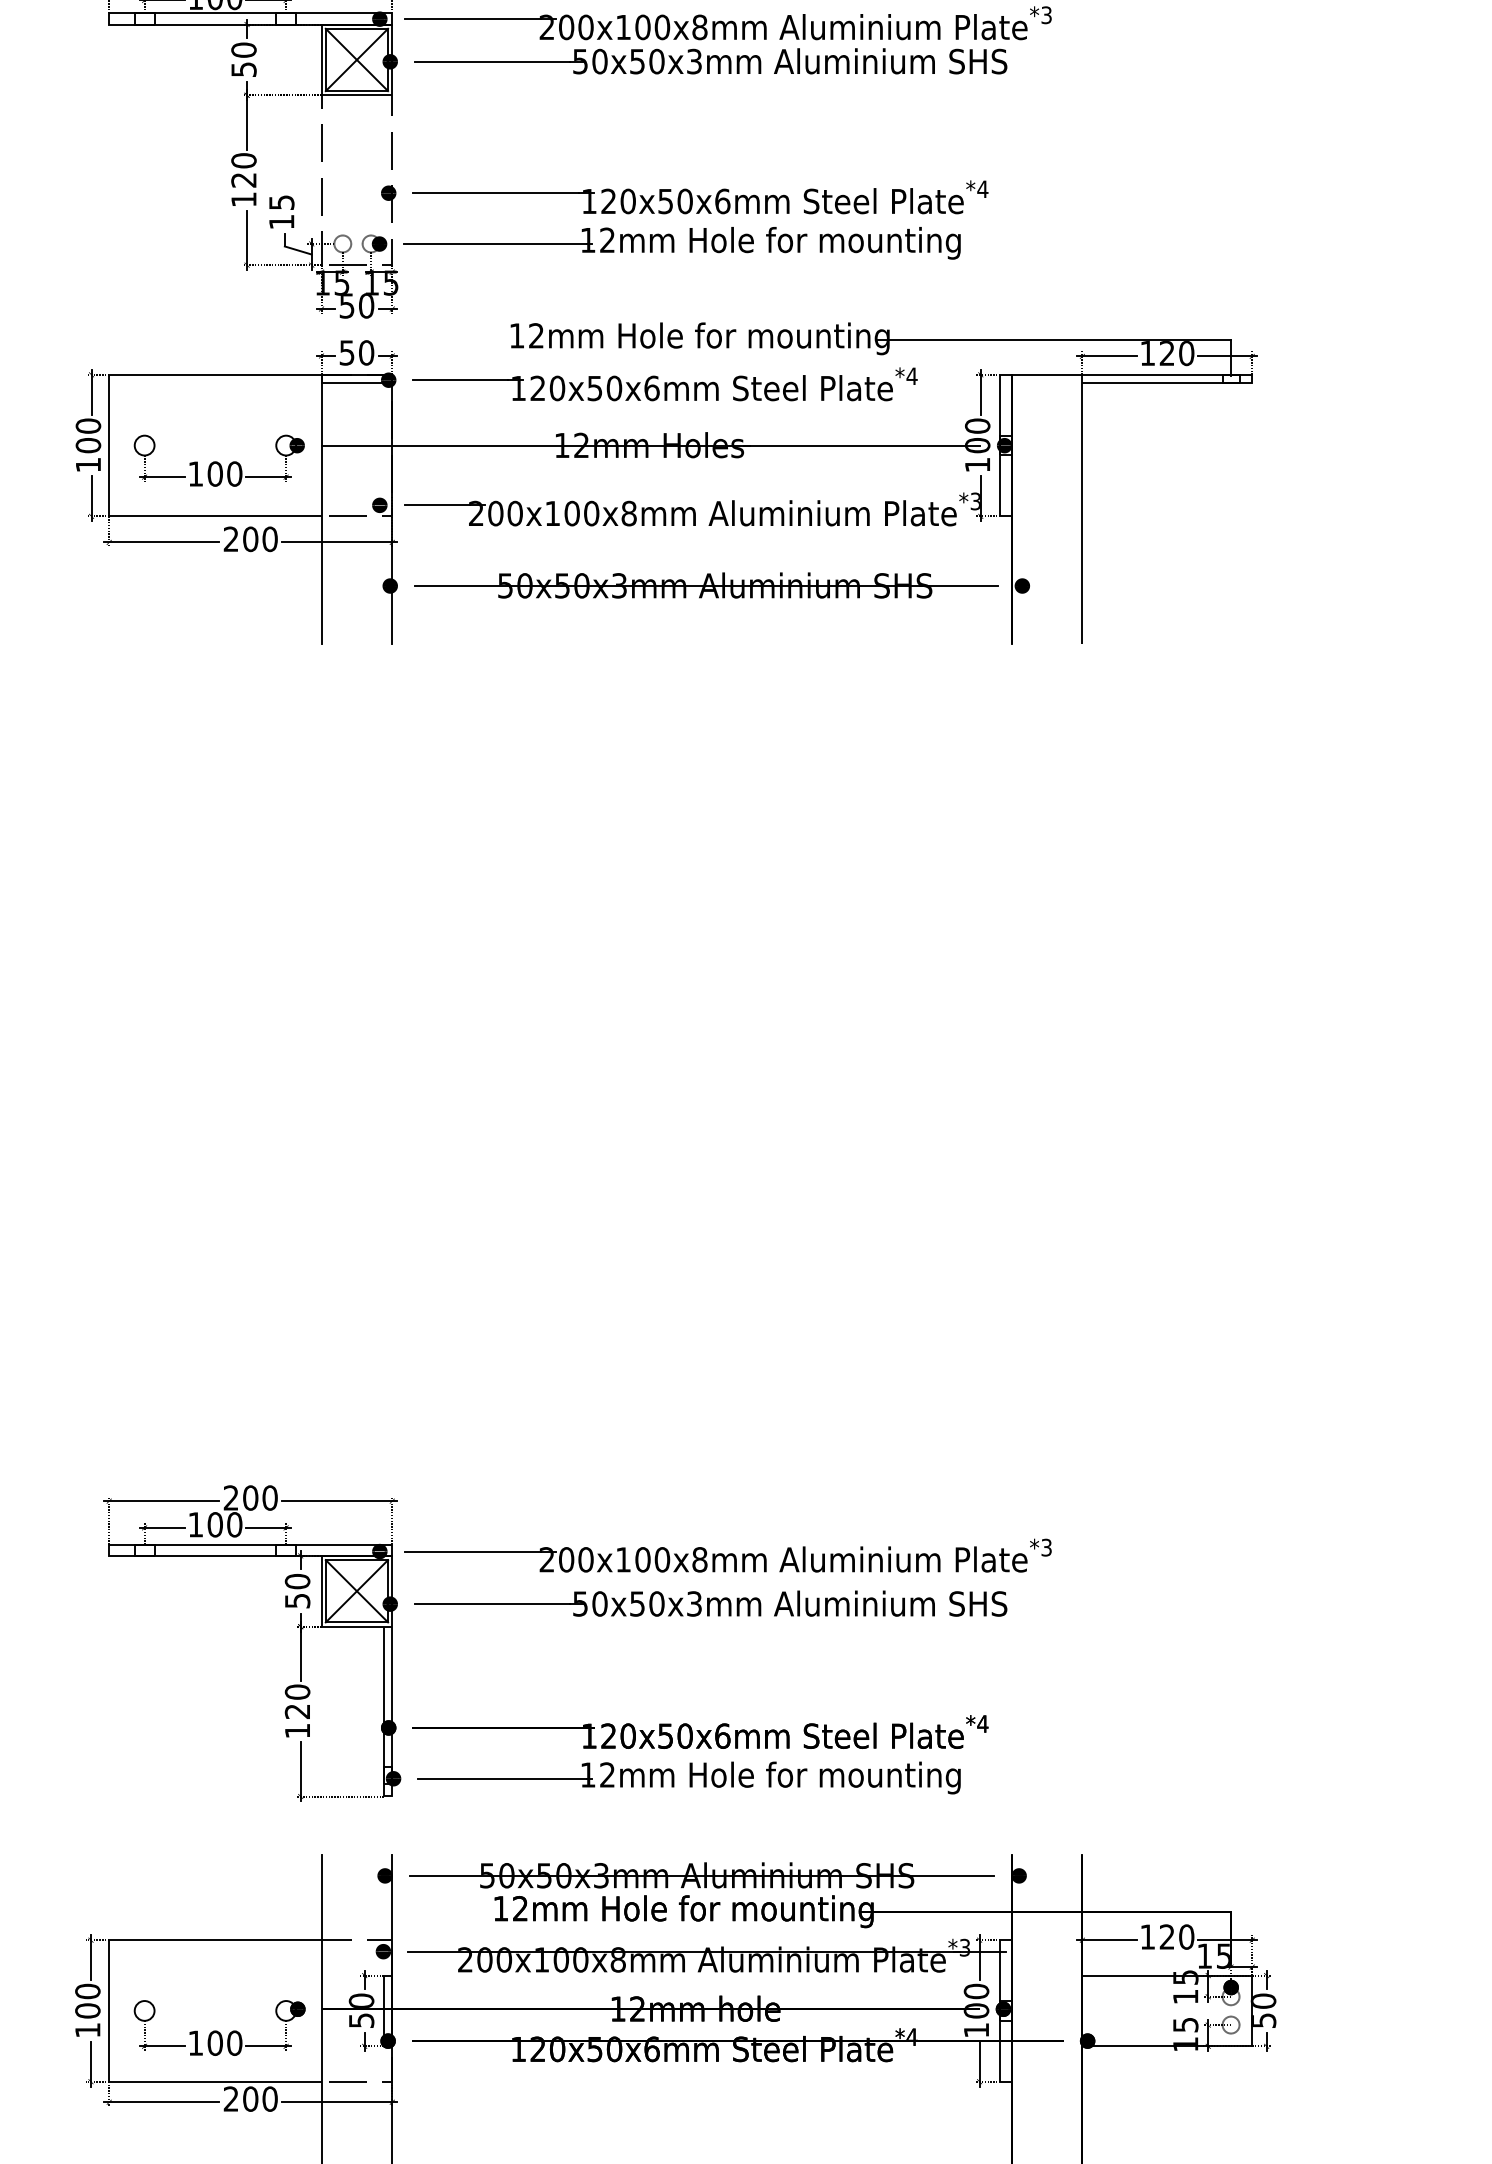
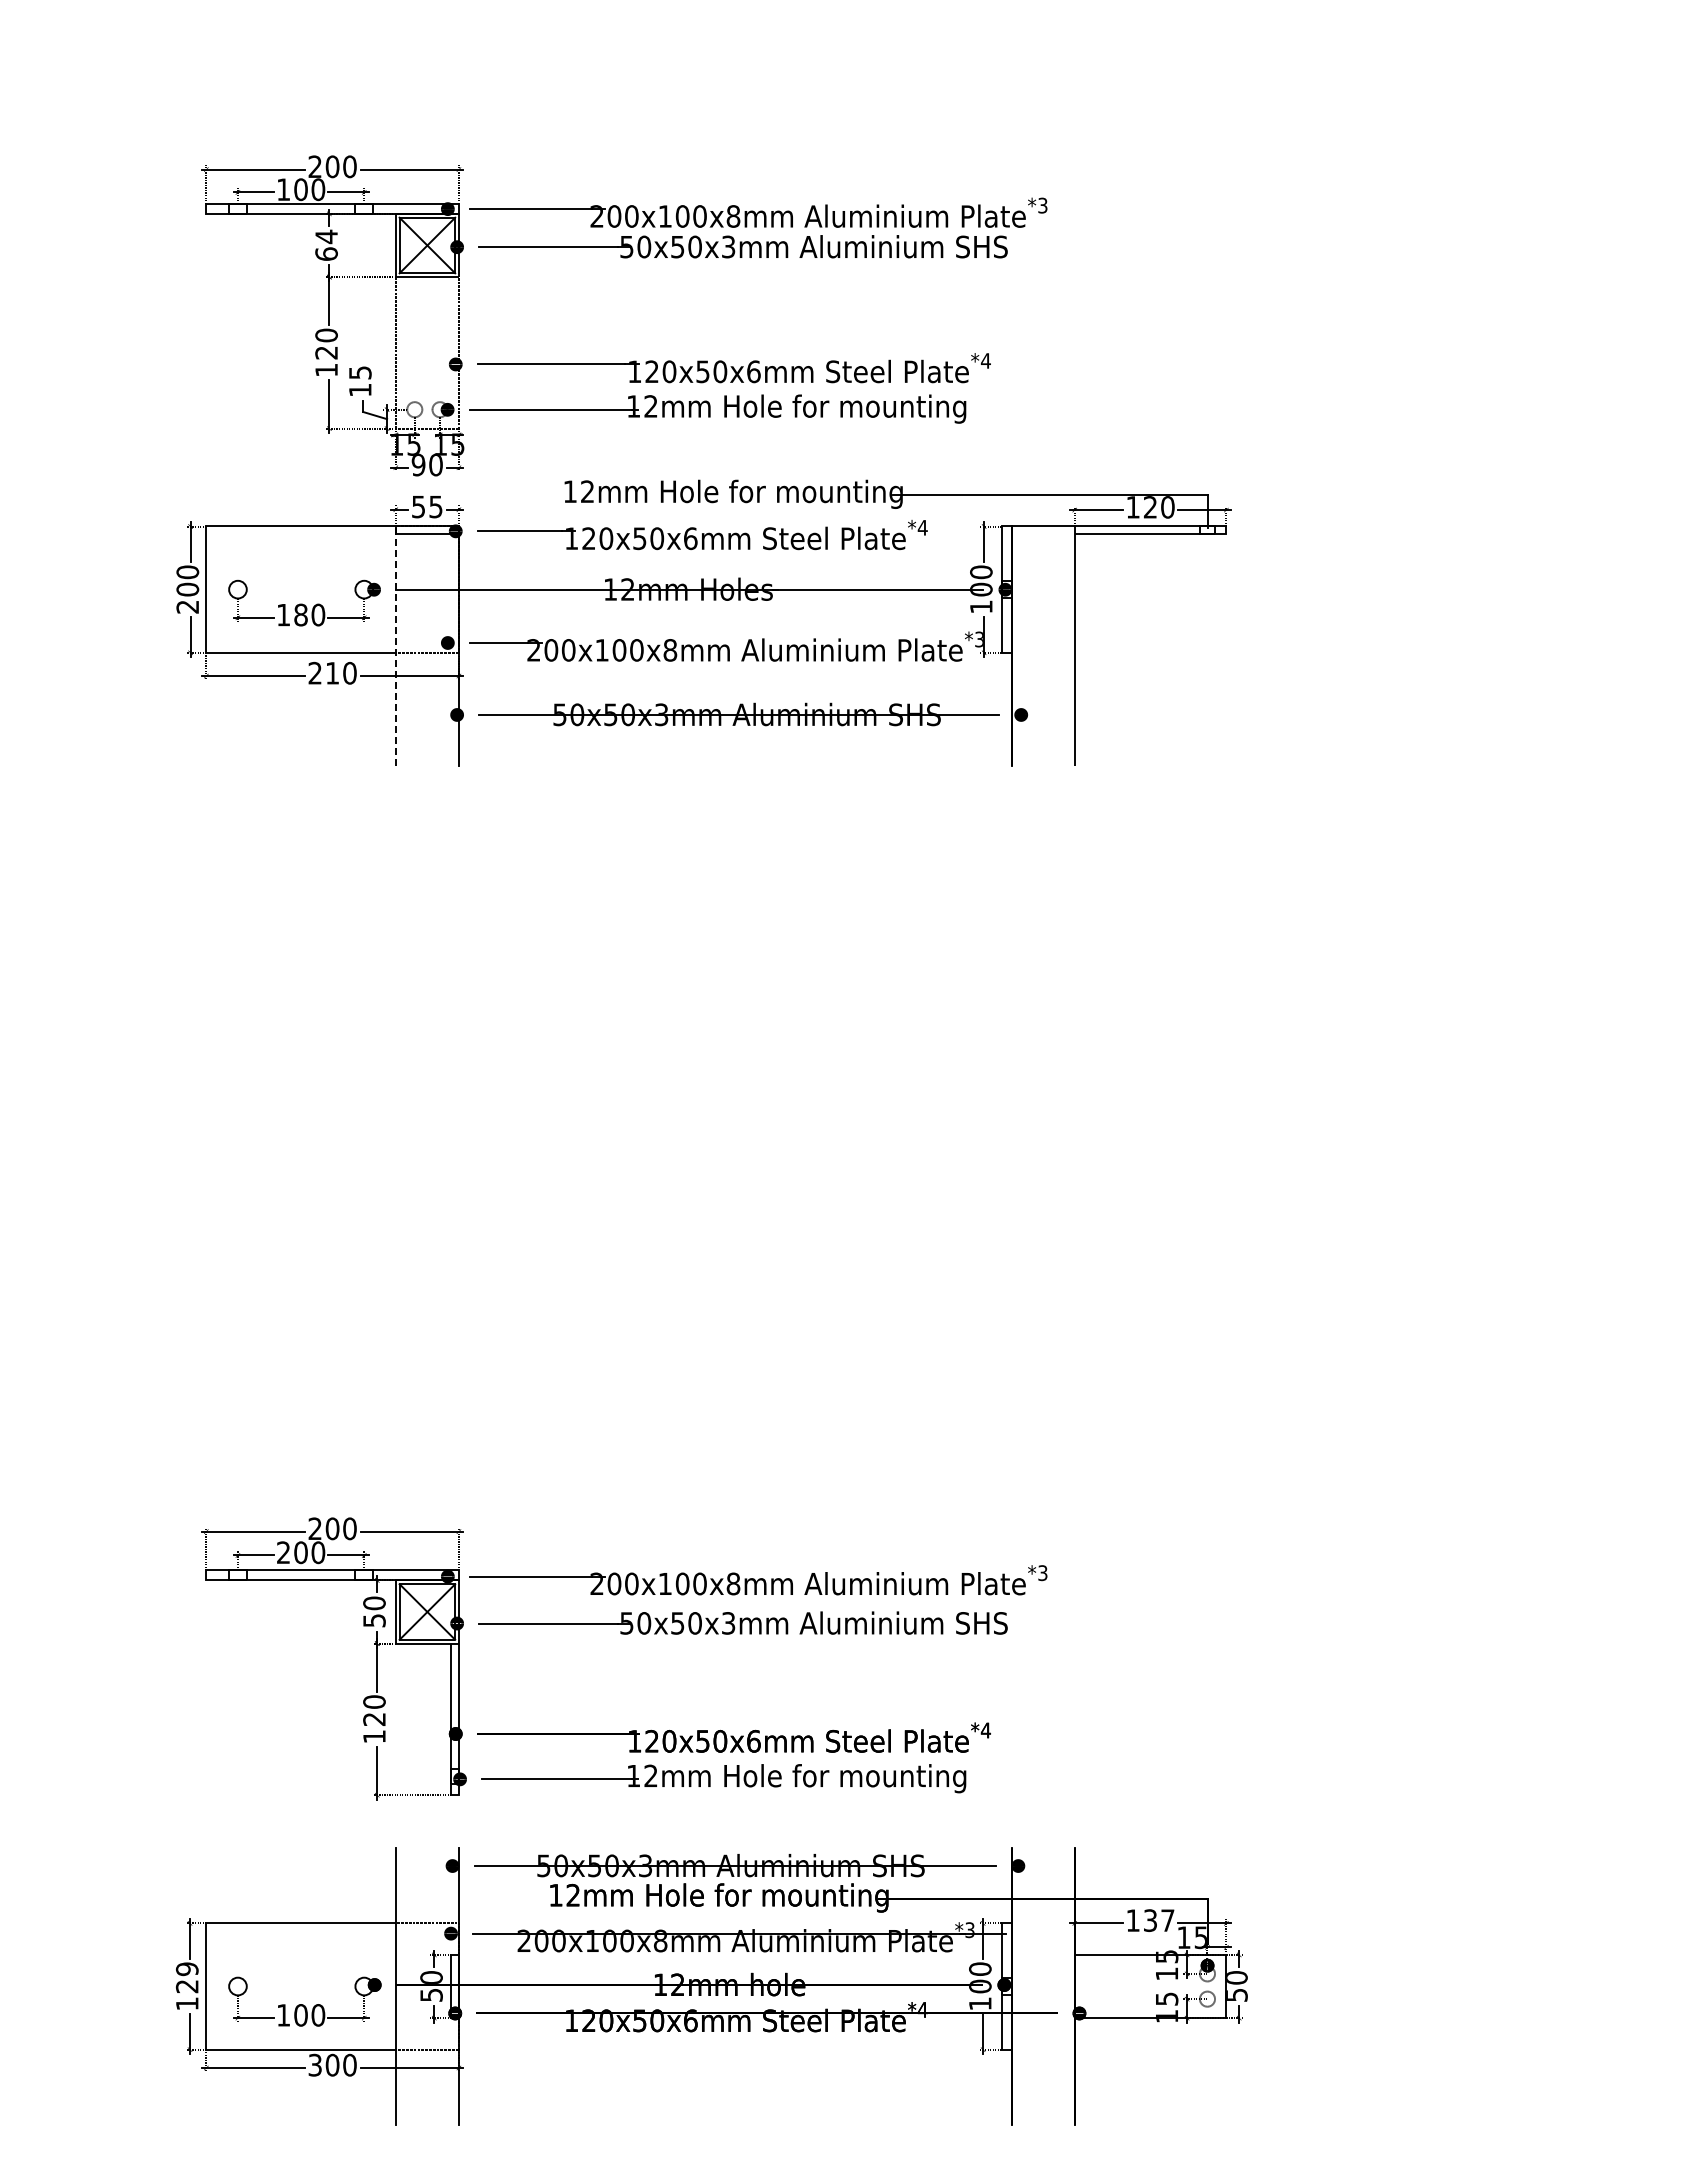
text: (243, 58) -> (326, 244), 50 -> 64
text: (346, 305) -> (418, 464), 50 -> 90
text: (366, 352) -> (435, 506), 50 -> 55
text: (88, 464) -> (187, 606), 100 -> 200
text: (214, 474) -> (300, 615), 100 -> 180
line: (321, 509) -> (395, 646), solid -> dashed
text: (250, 538) -> (332, 672), 200 -> 210
text: (195, 1524) -> (283, 1552), 100 -> 200
text: (1177, 1936) -> (1159, 1920), 120 -> 137
text: (88, 2000) -> (187, 1977), 100 -> 129
text: (230, 2099) -> (314, 2065), 200 -> 300

